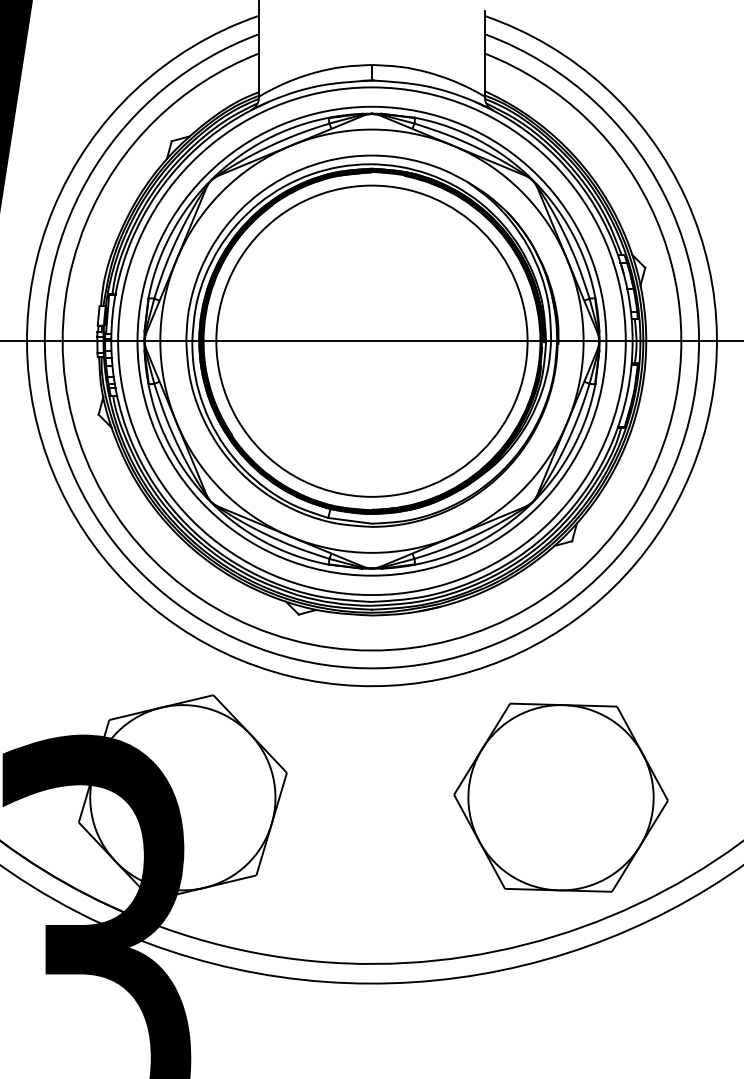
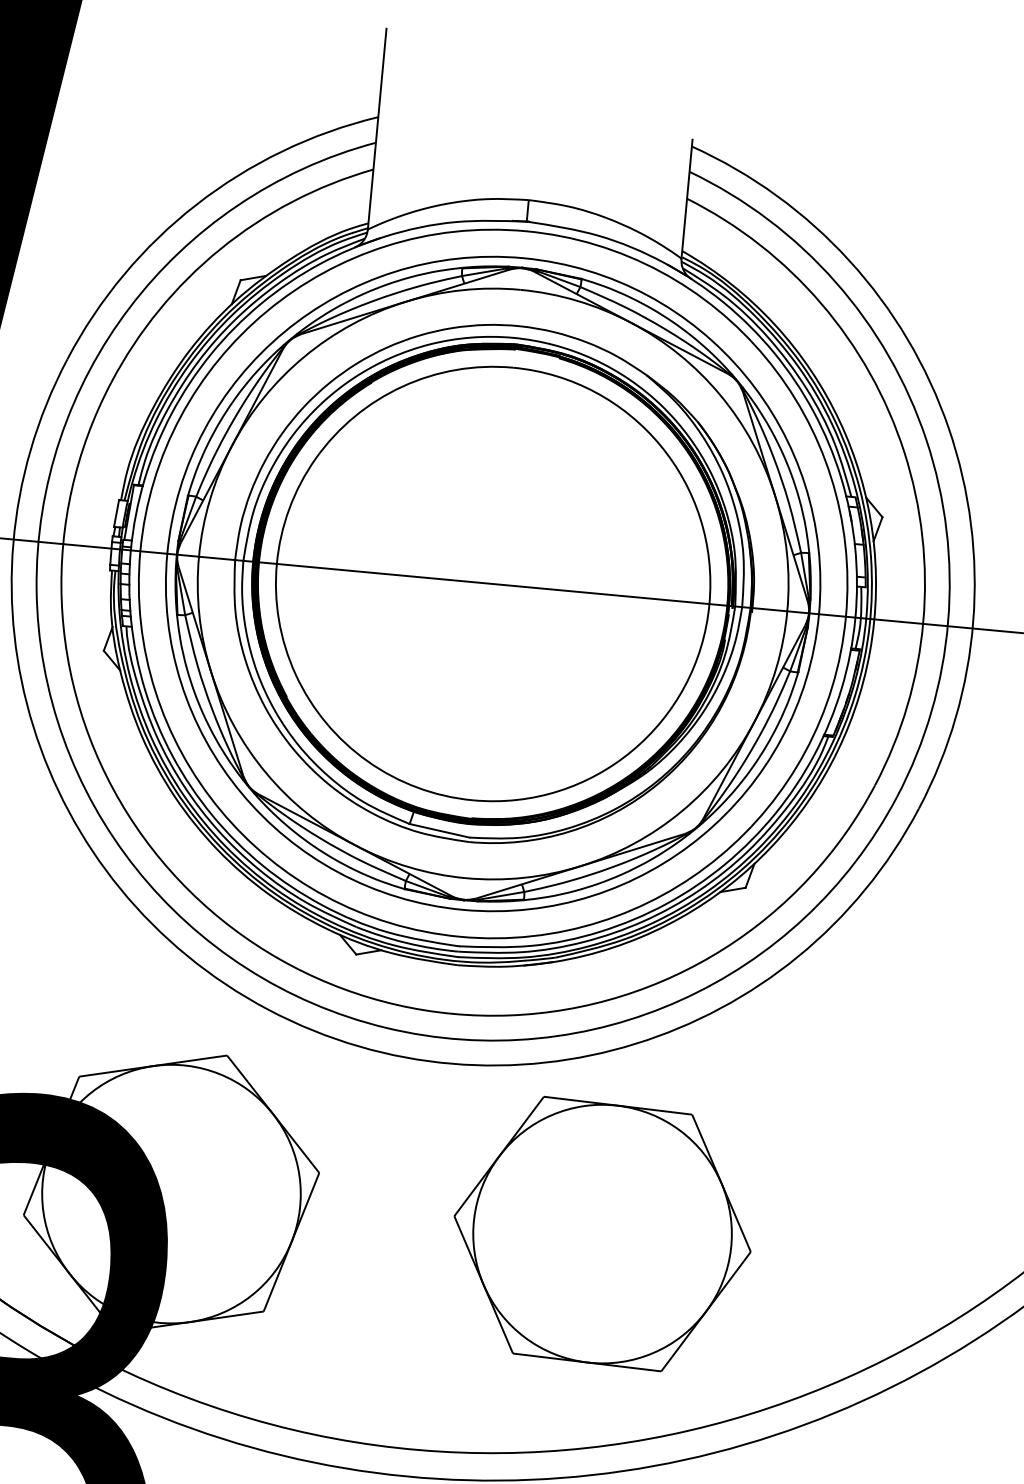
part: (560, 797) -> (601, 1233), moved

